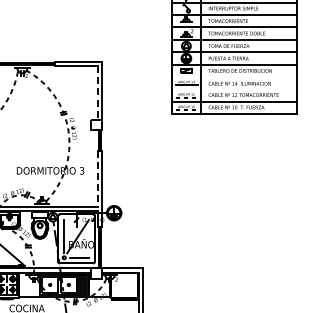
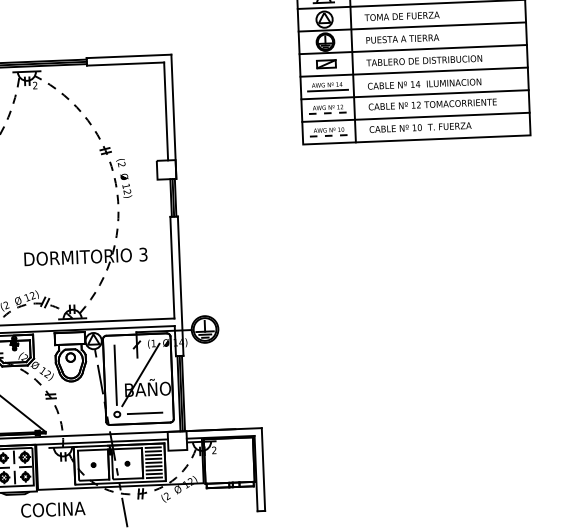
line: (233, 76) -> (412, 71), added
line: (233, 89) -> (413, 95), added
line: (97, 93) -> (165, 112), dashed -> solid
line: (97, 178) -> (172, 267), dashed -> solid

